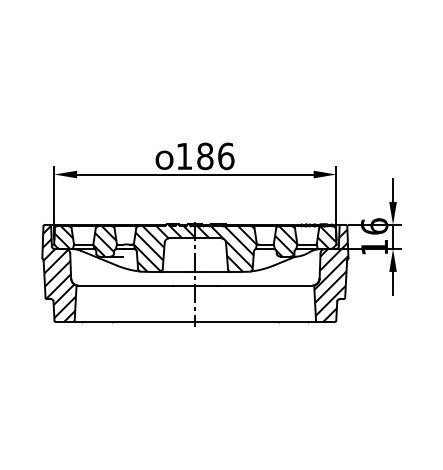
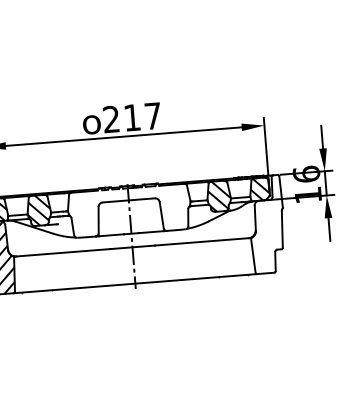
text: (205, 156) -> (132, 117), 186 -> 217
hatch: (194, 247) -> (128, 209), removed
hatch: (331, 275) -> (267, 226), removed

